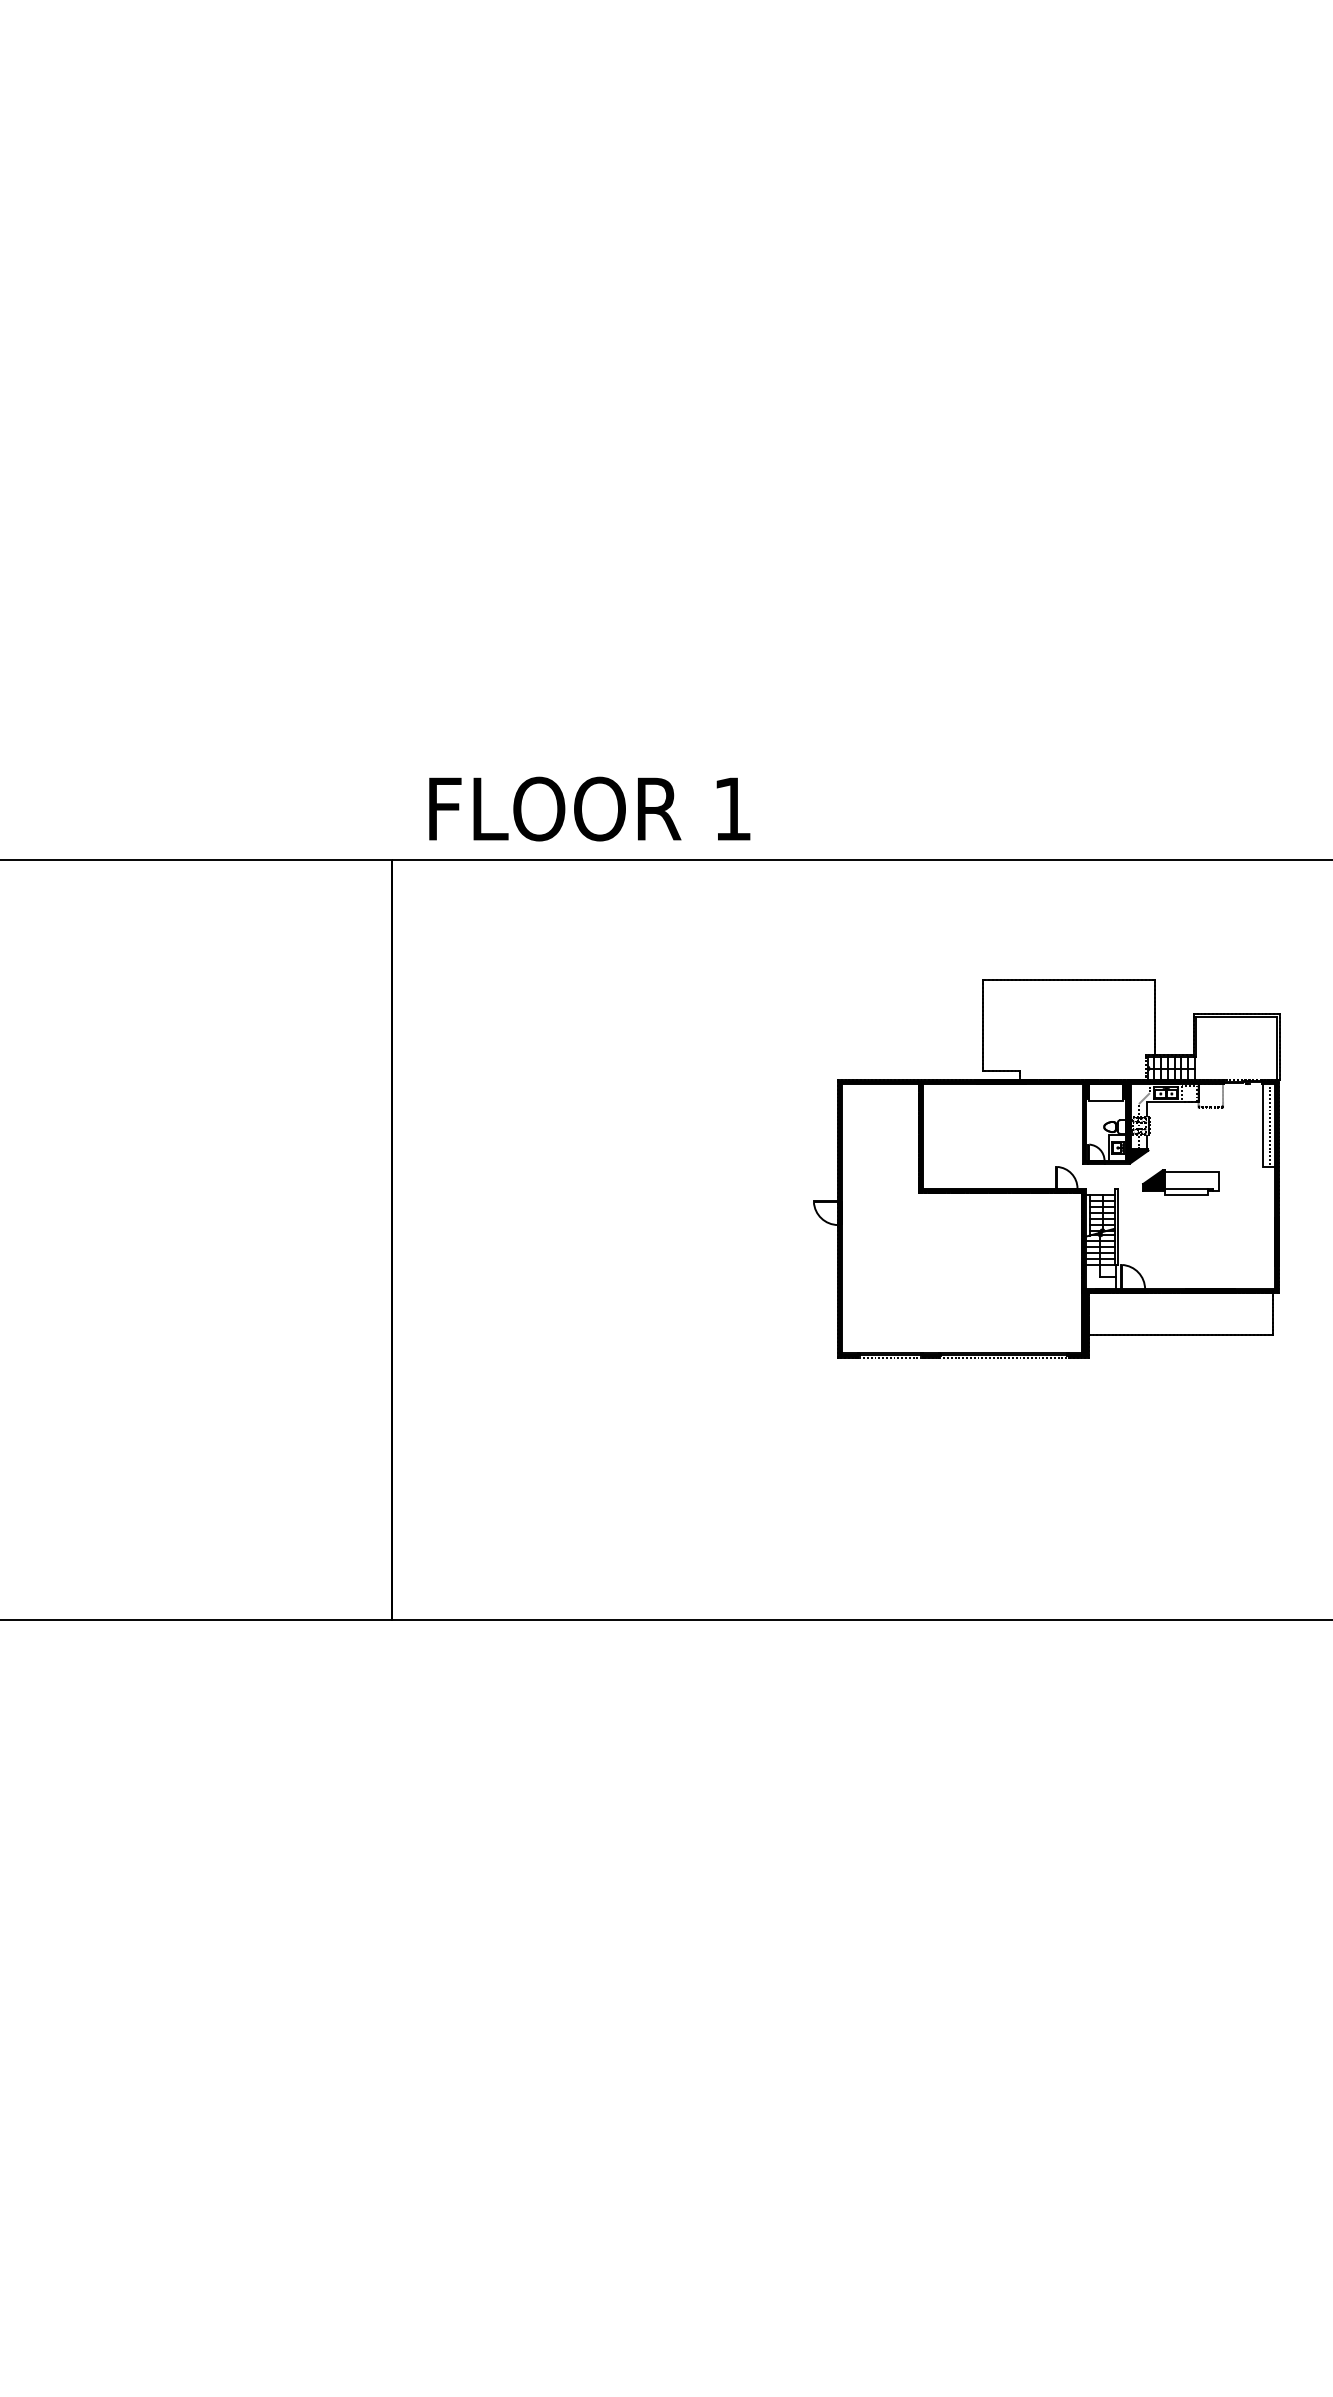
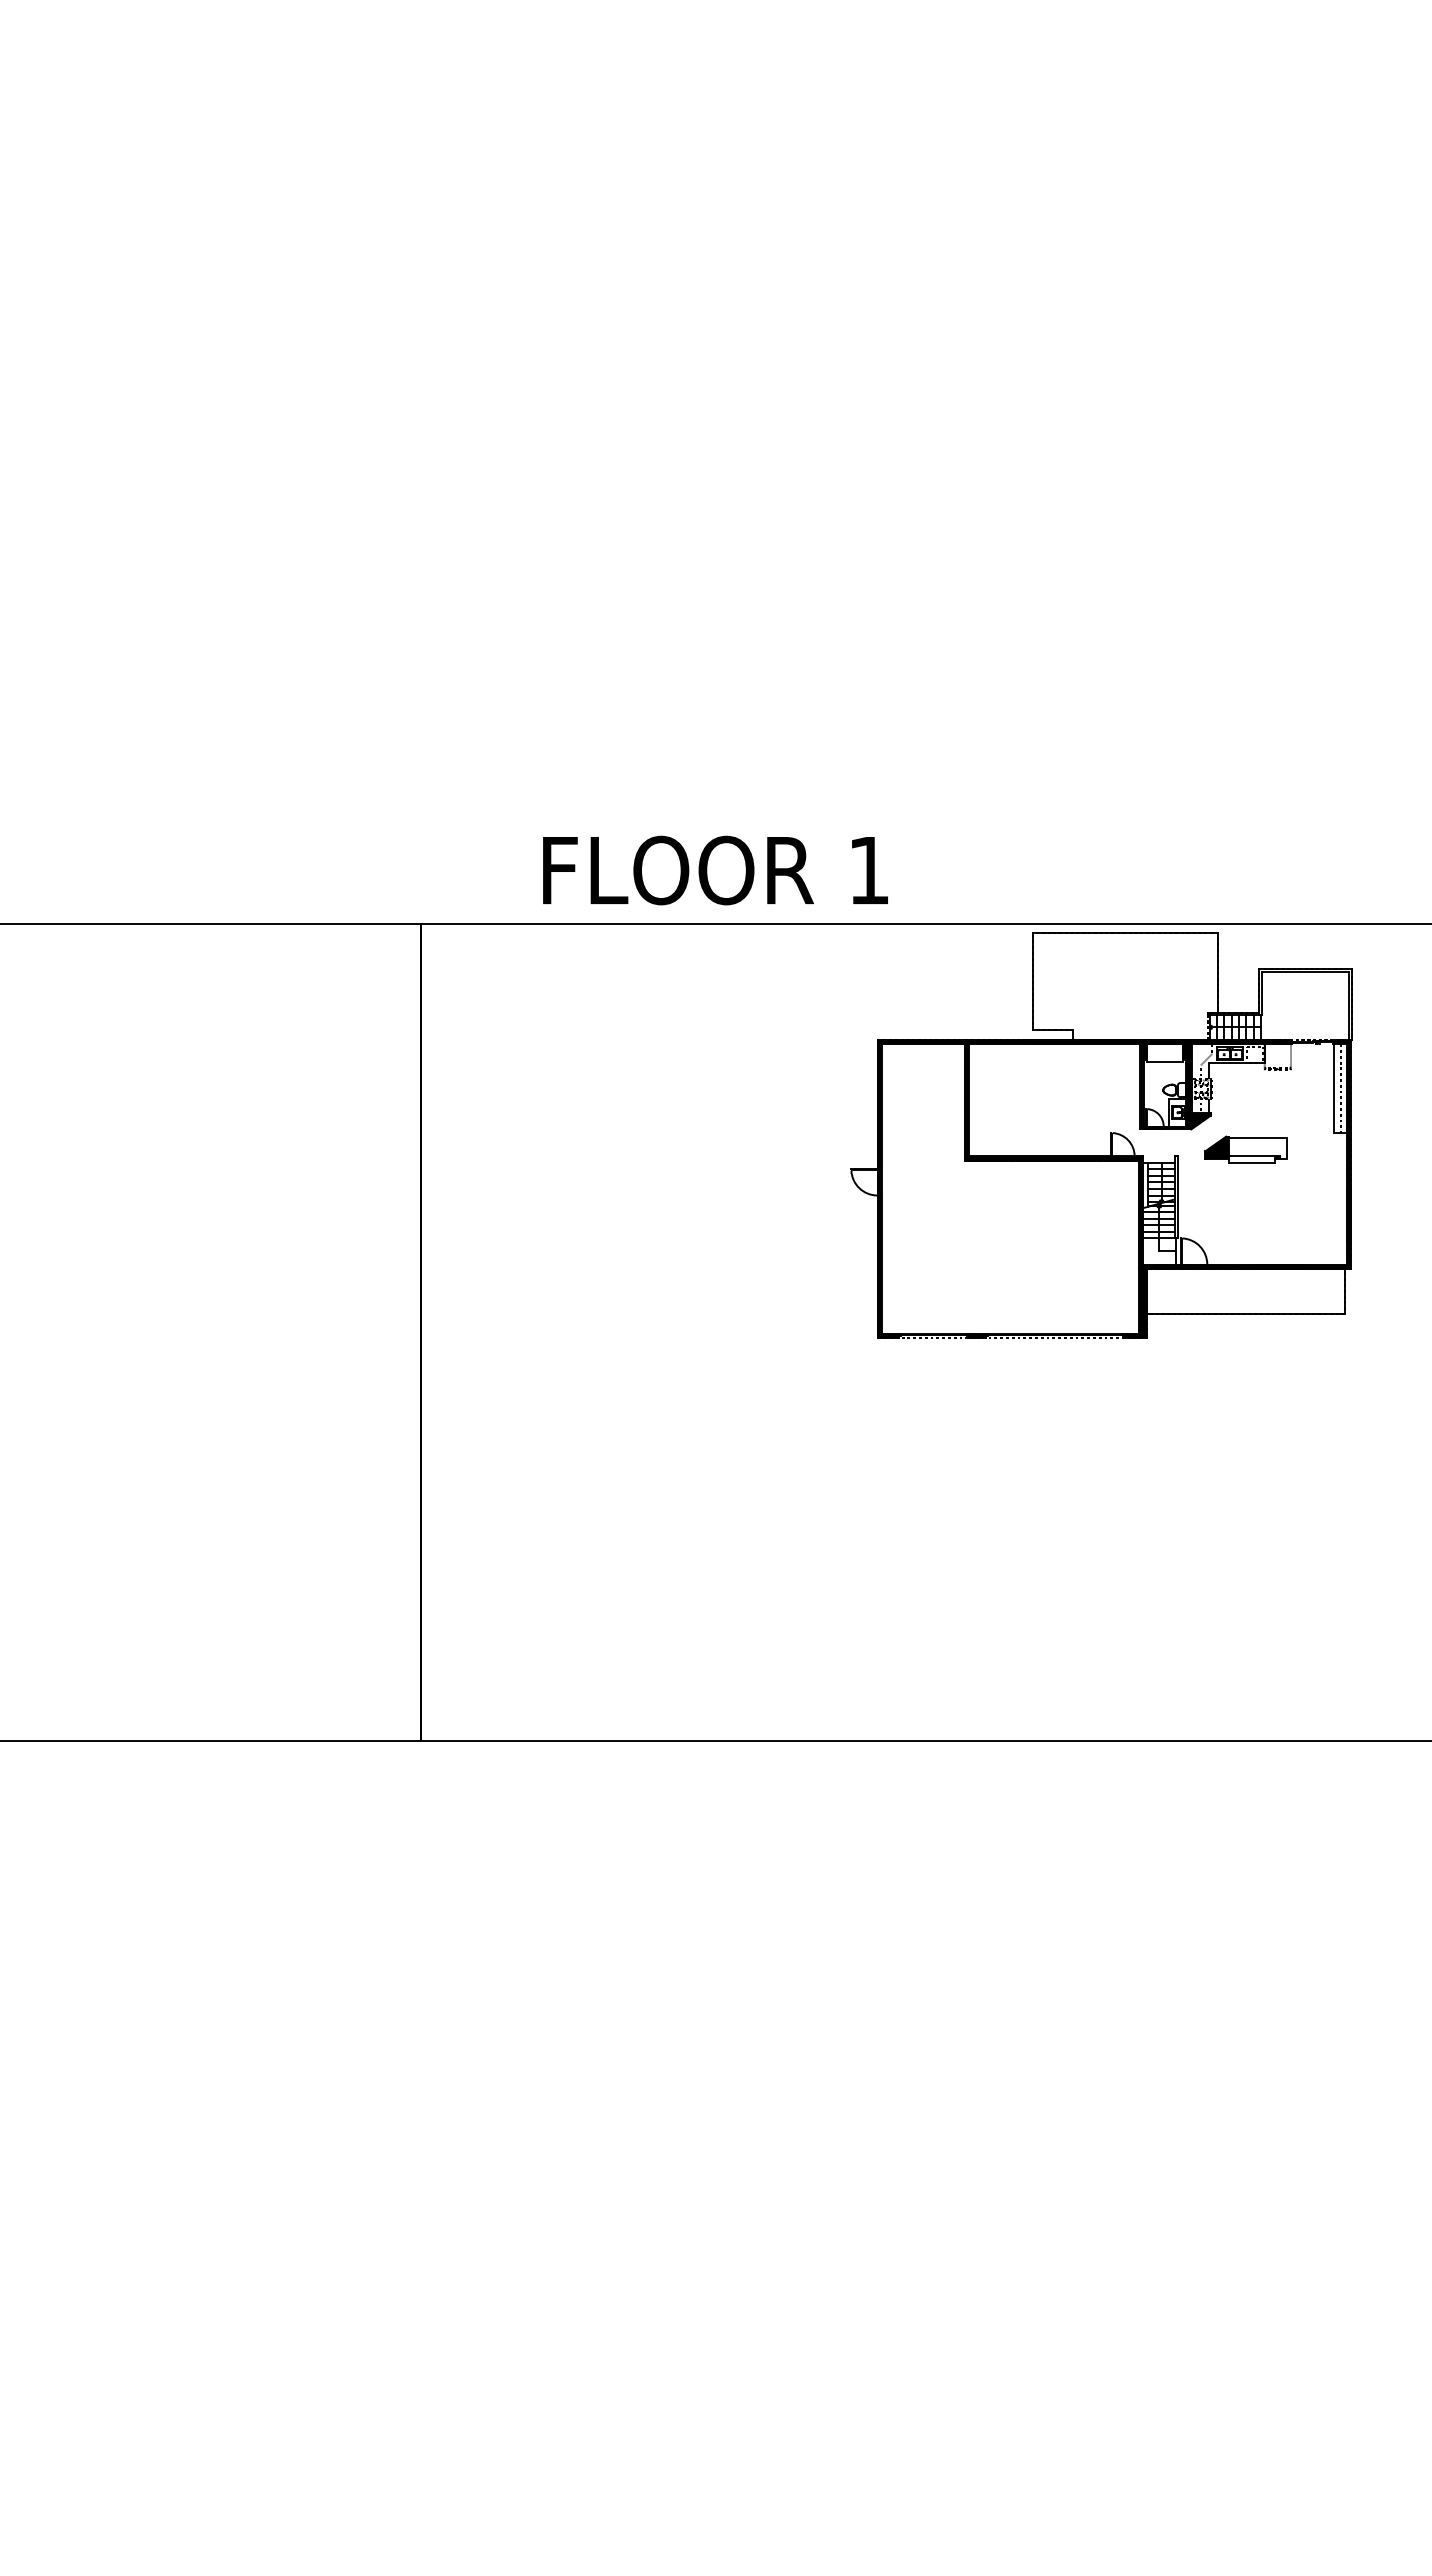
text: (589, 809) -> (715, 870), moved
part: (1046, 1169) -> (1101, 1135), moved

